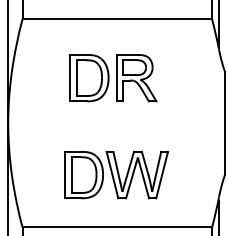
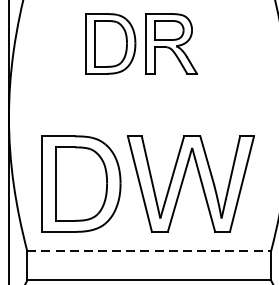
part: (113, 78) -> (141, 44), moved
part: (116, 174) -> (148, 183), size x1.6
line: (117, 227) -> (149, 251), solid -> dashed

